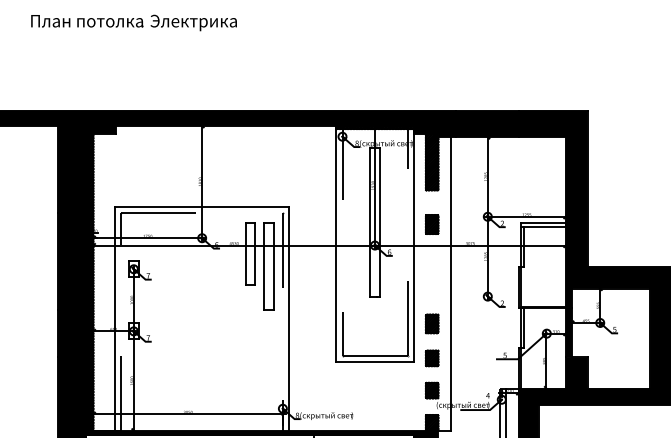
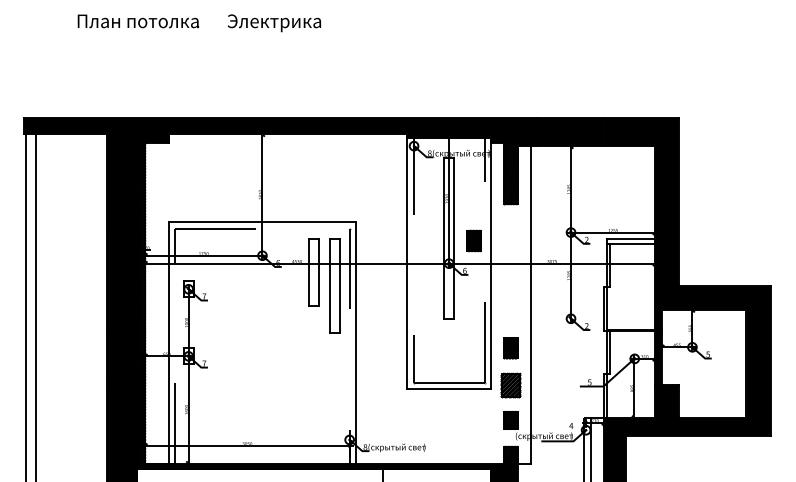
text: (192, 23) -> (273, 23), moved
part: (431, 224) -> (473, 240), moved
part: (431, 358) -> (510, 385), size x1.4

